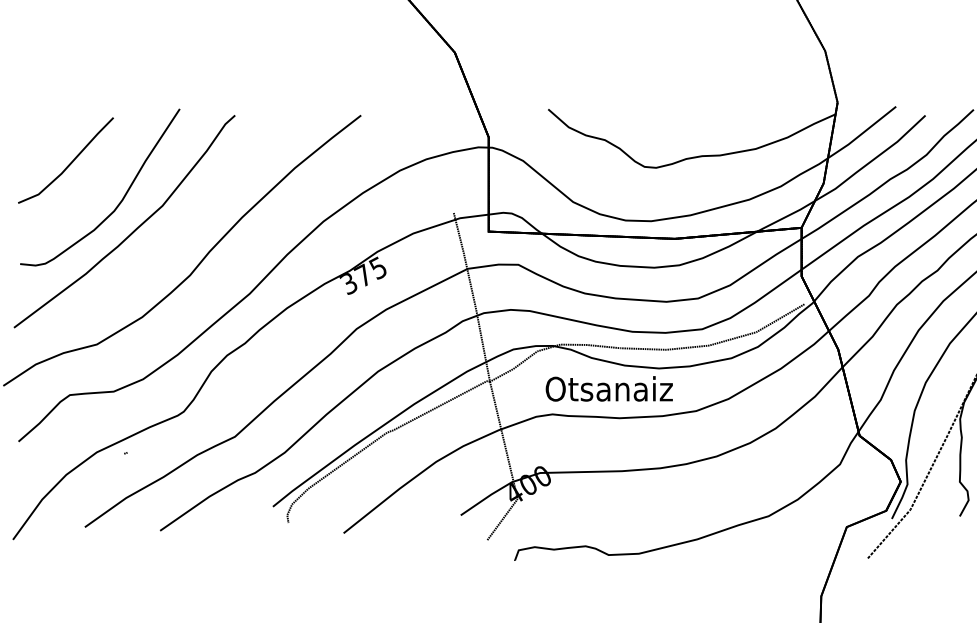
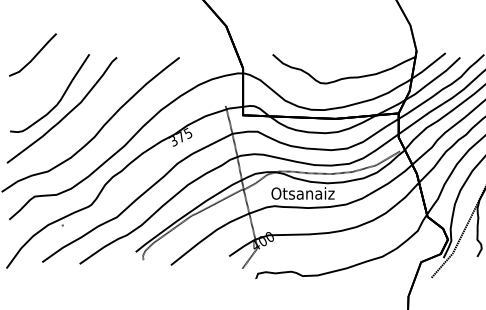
part: (65, 159) -> (32, 54), moved

